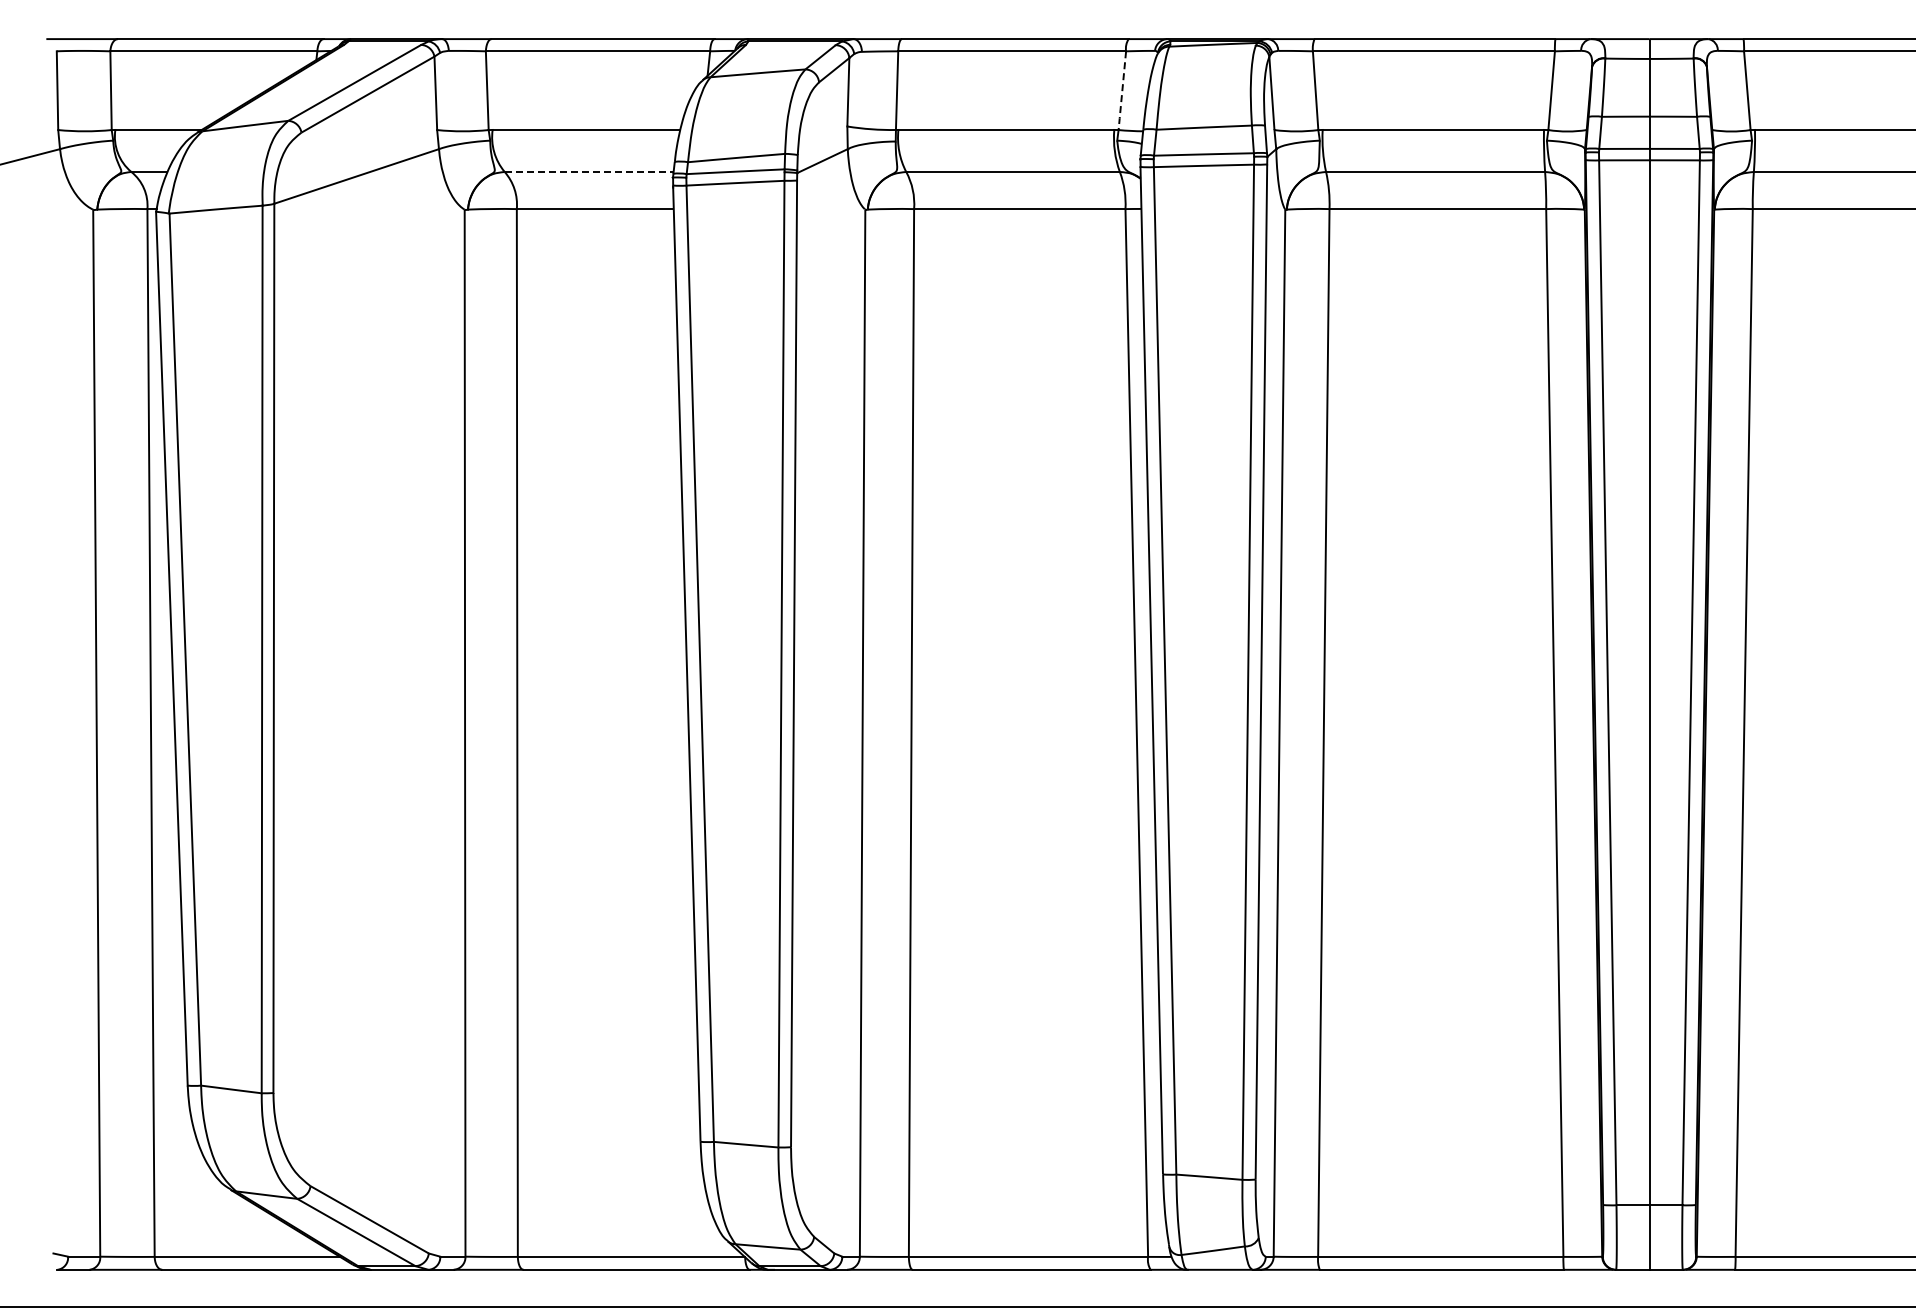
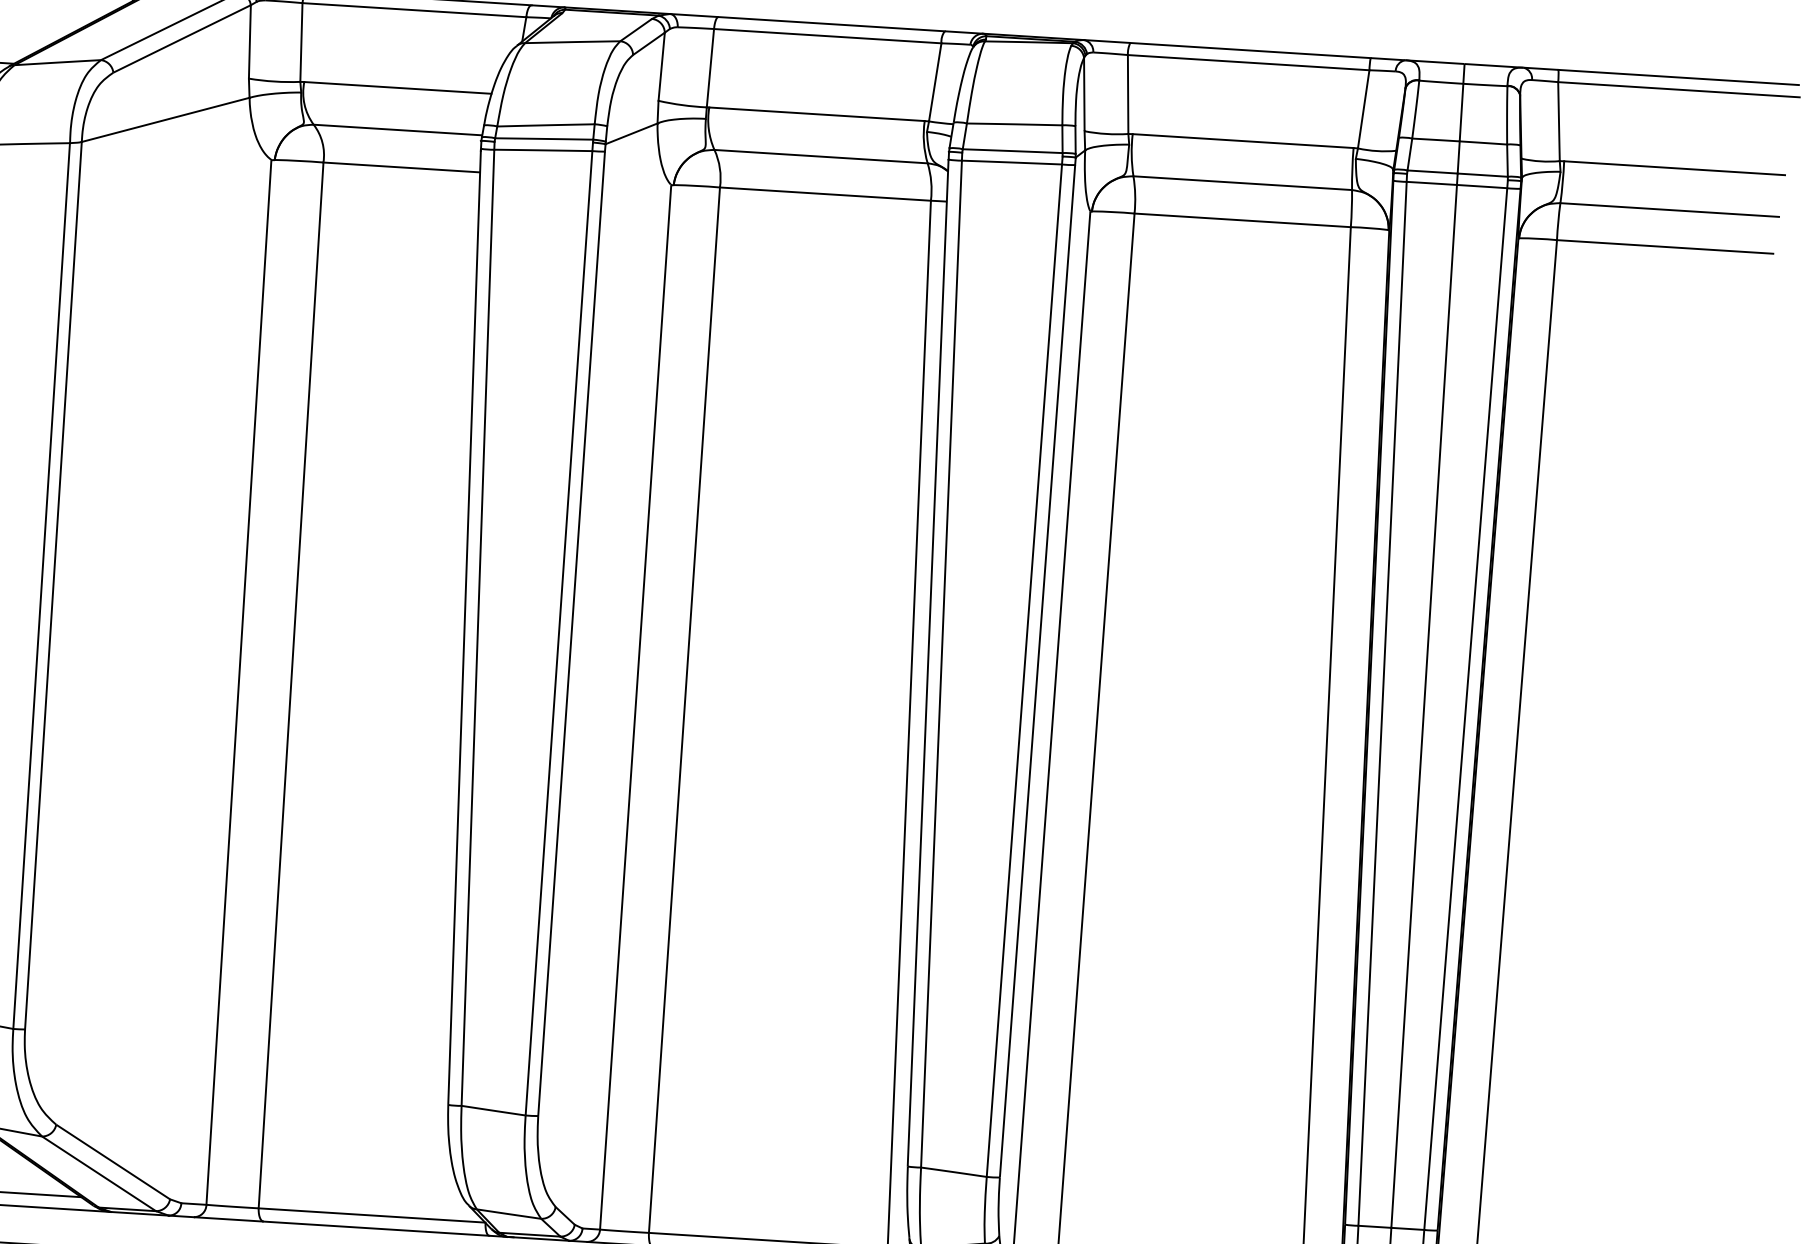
line: (1122, 91) -> (935, 83), dashed -> solid
line: (589, 171) -> (398, 129), dashed -> solid

